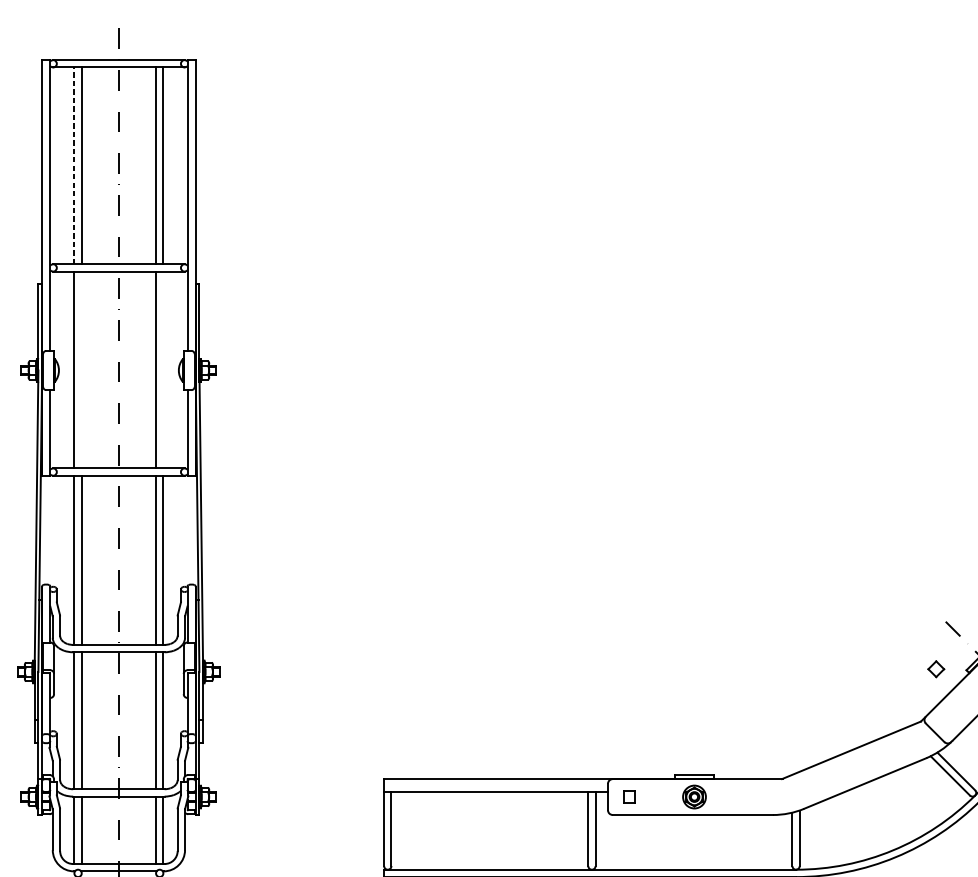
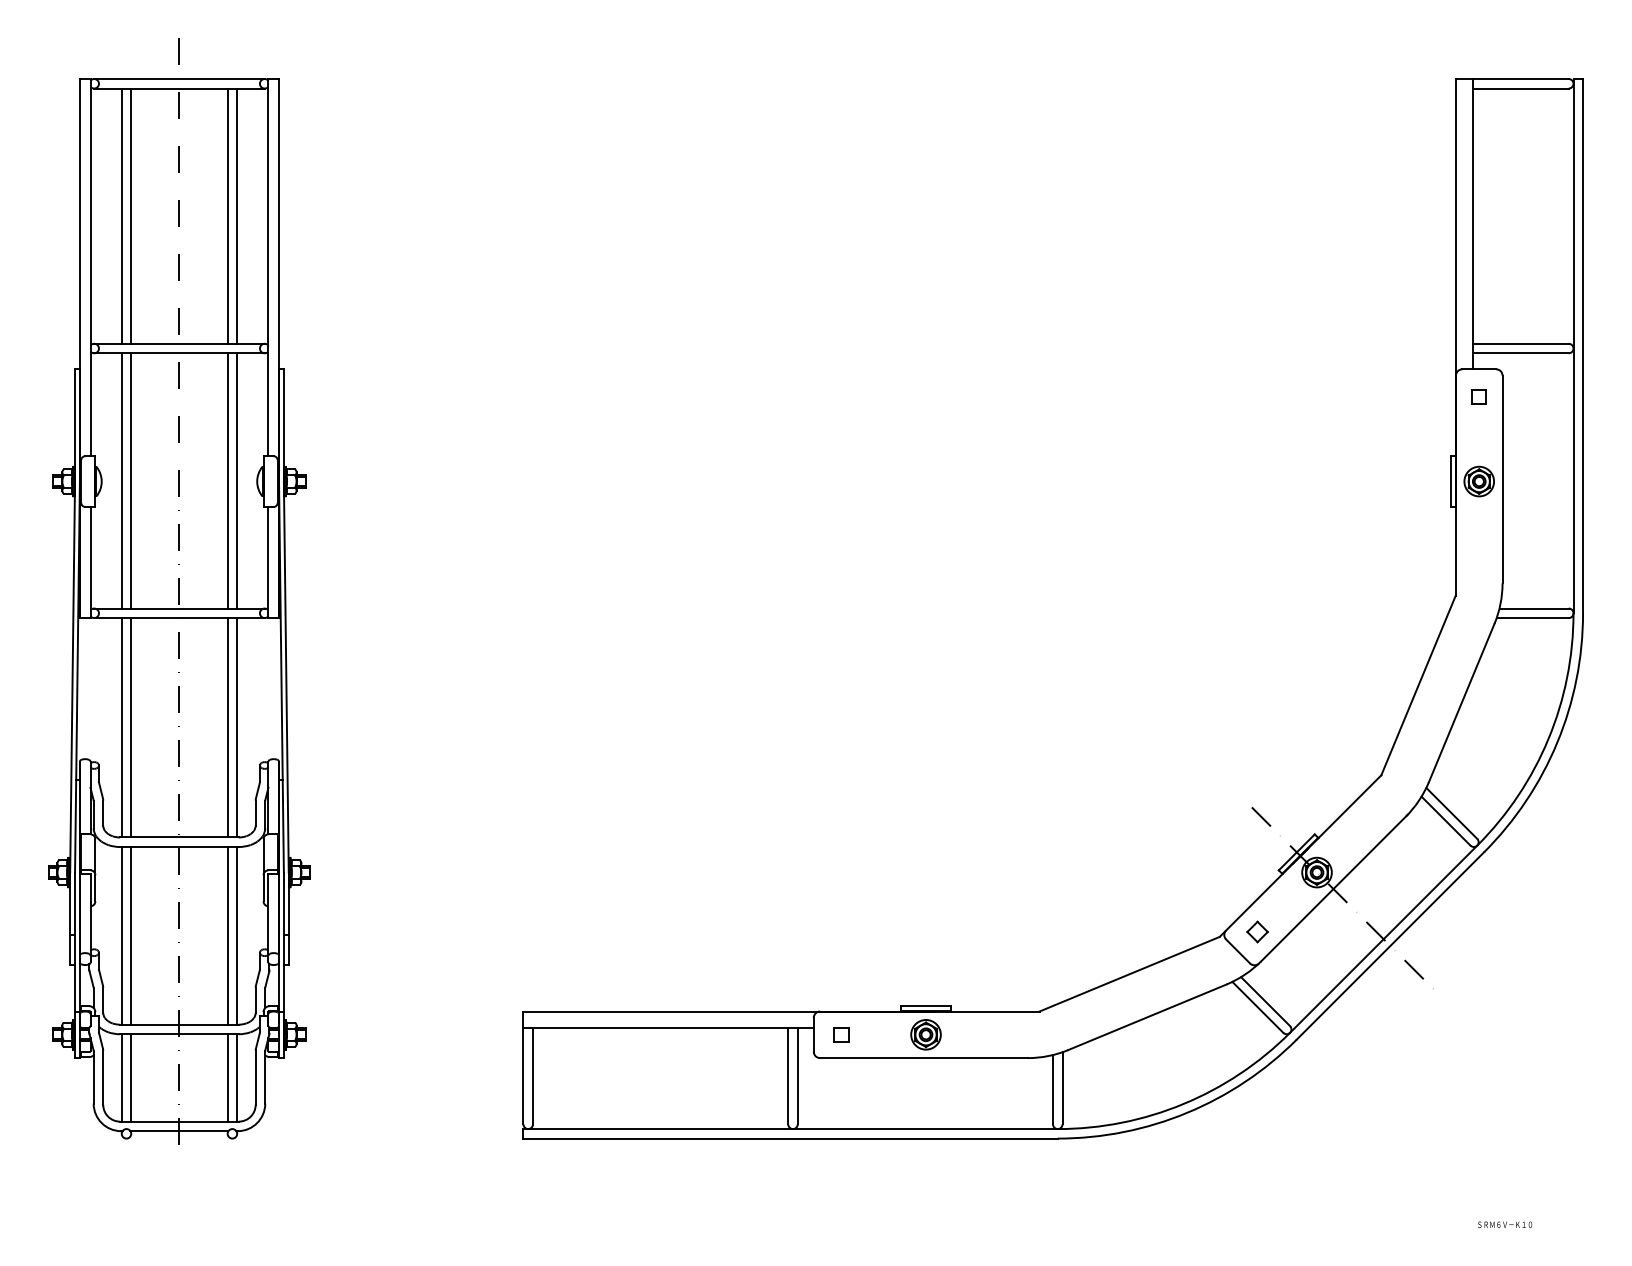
line: (74, 166) -> (121, 216), dashed -> solid
line: (81, 369) -> (131, 480), added
line: (163, 369) -> (237, 480), added
part: (936, 668) -> (1257, 931), moved

